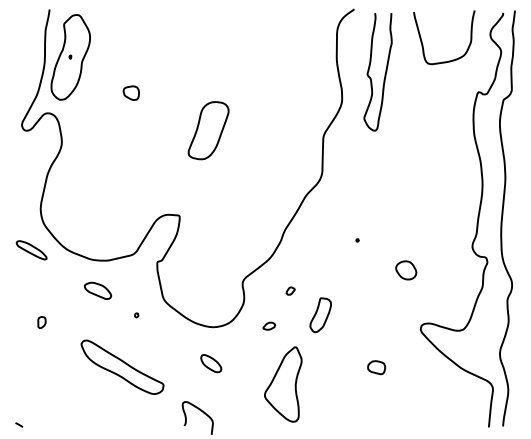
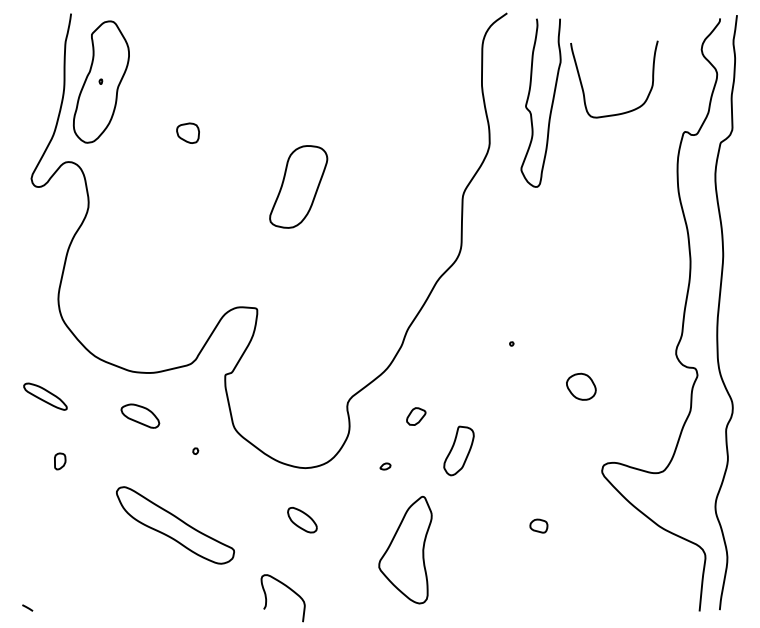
curve: (423, 44) -> (584, 89), moved
part: (31, 250) -> (45, 396), moved
part: (290, 290) -> (415, 415), size x1.6
part: (269, 325) -> (385, 465), size x0.6
part: (376, 367) -> (538, 525), size x0.7

